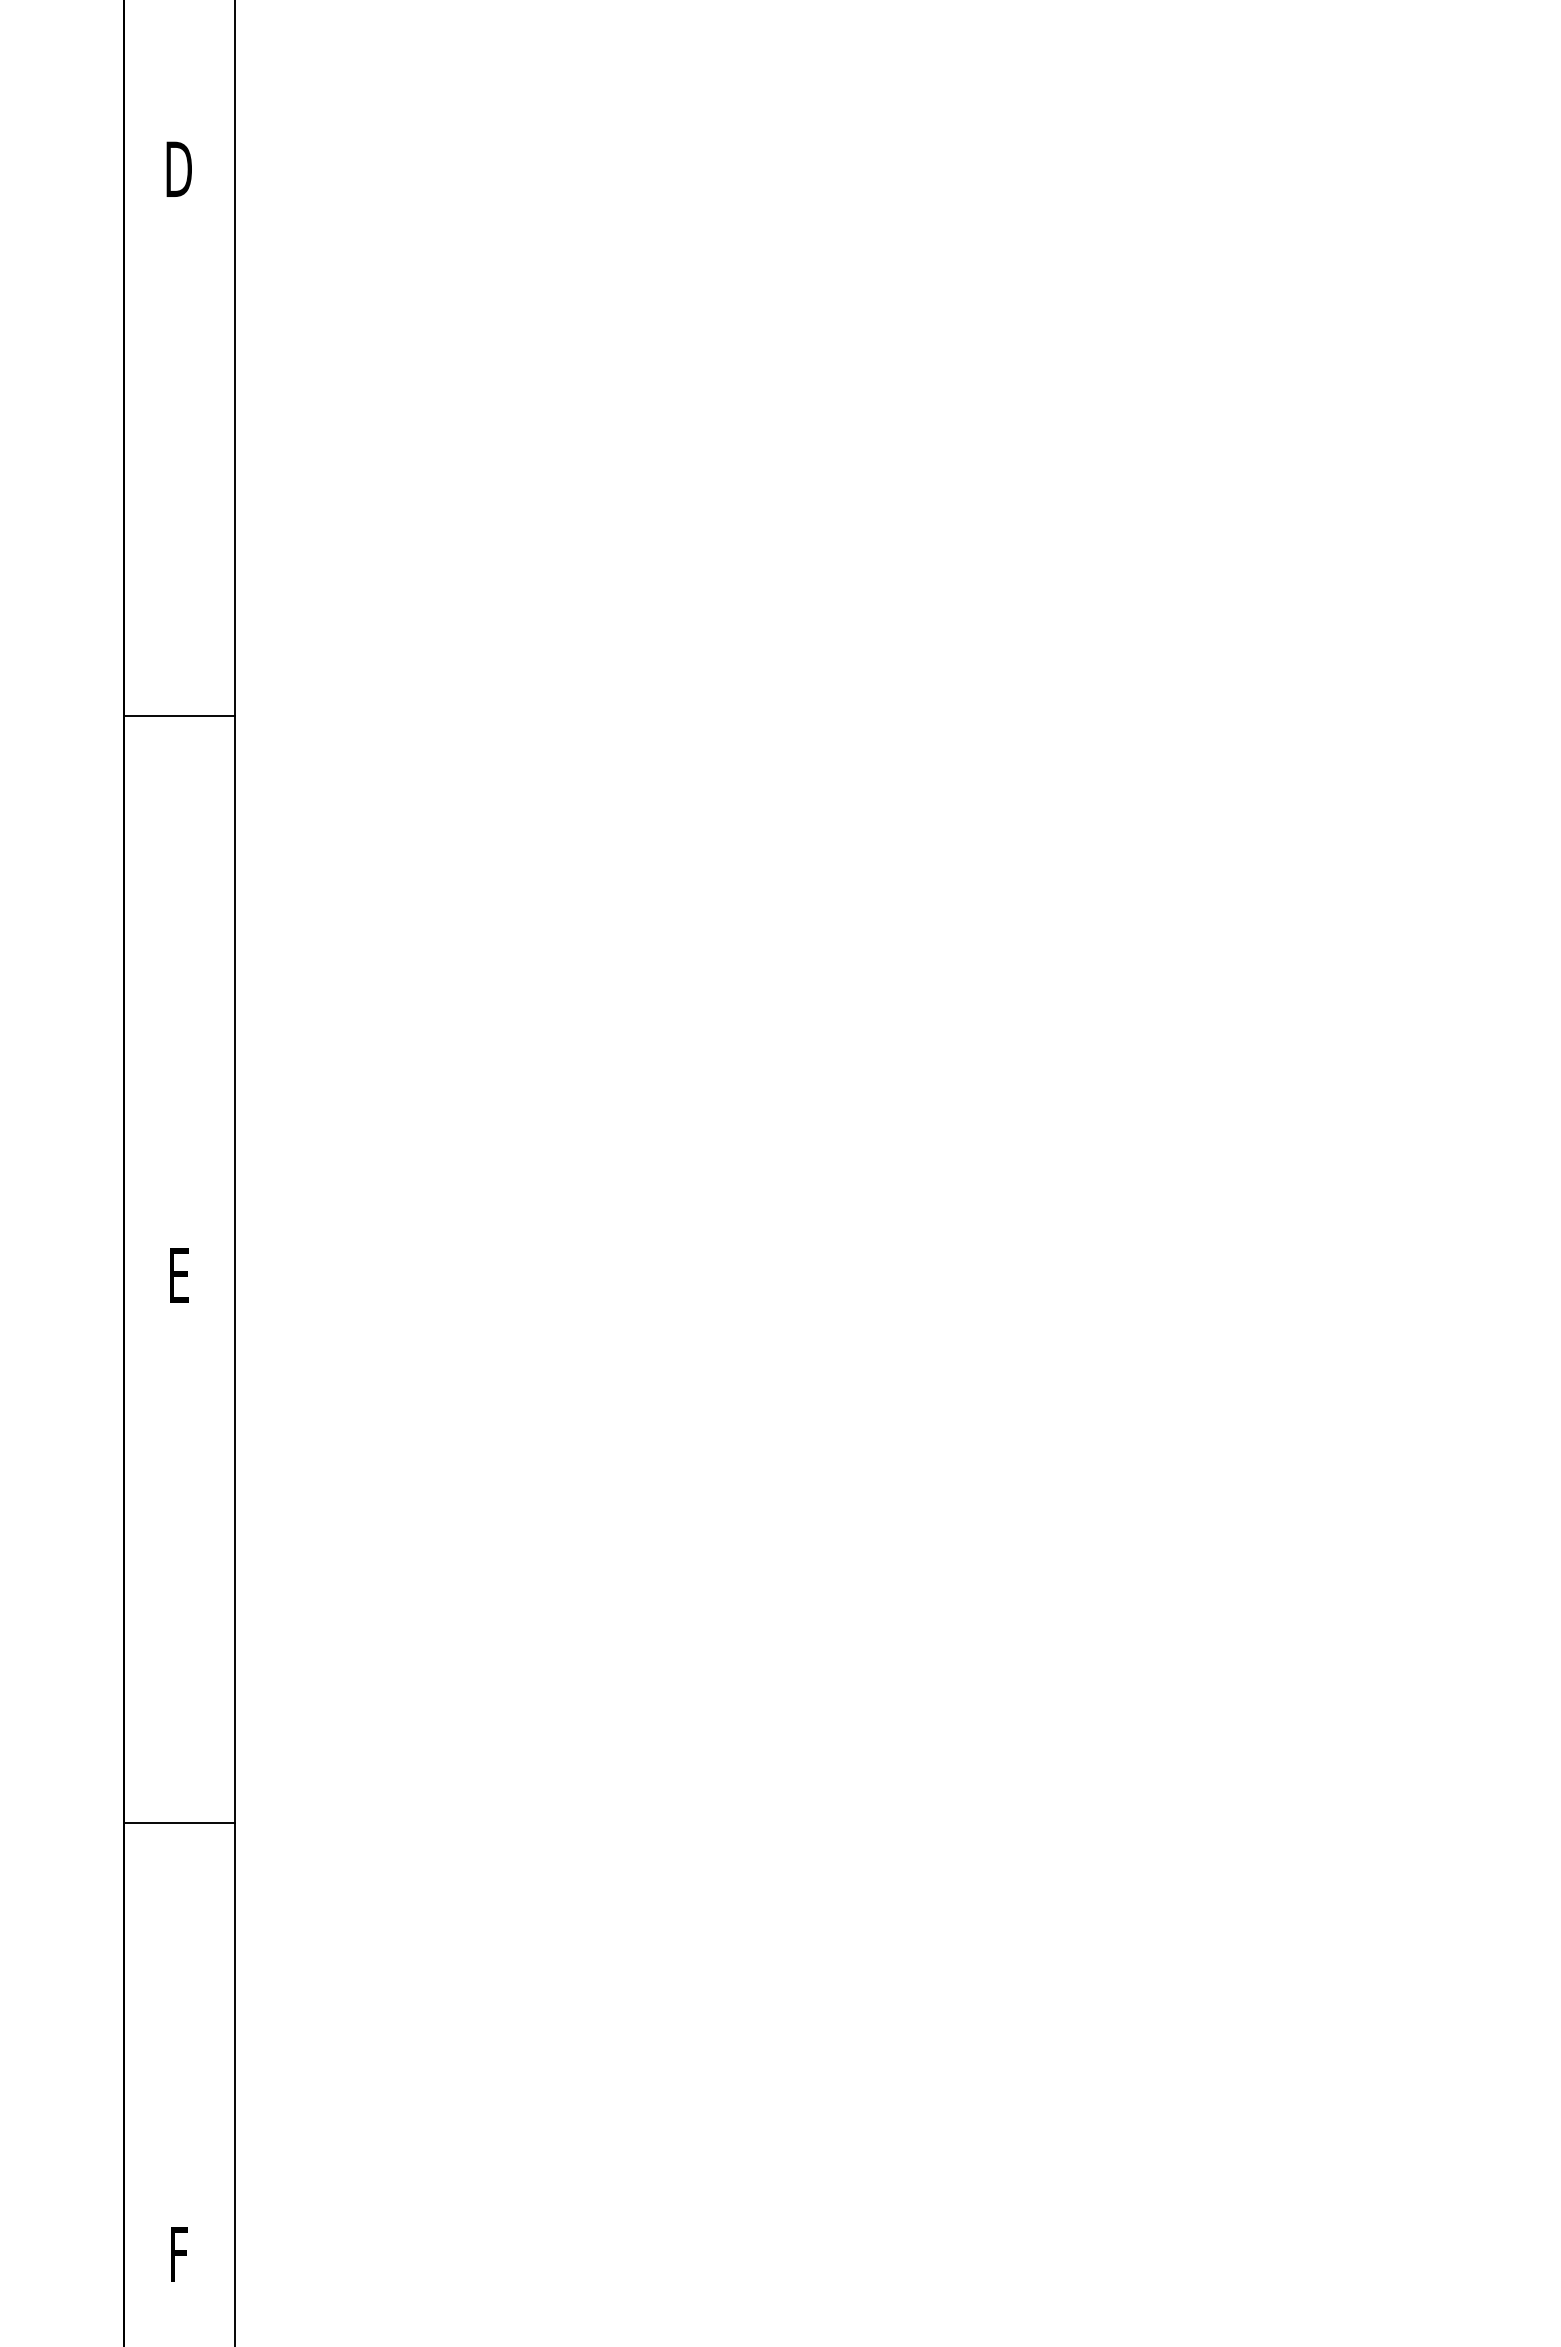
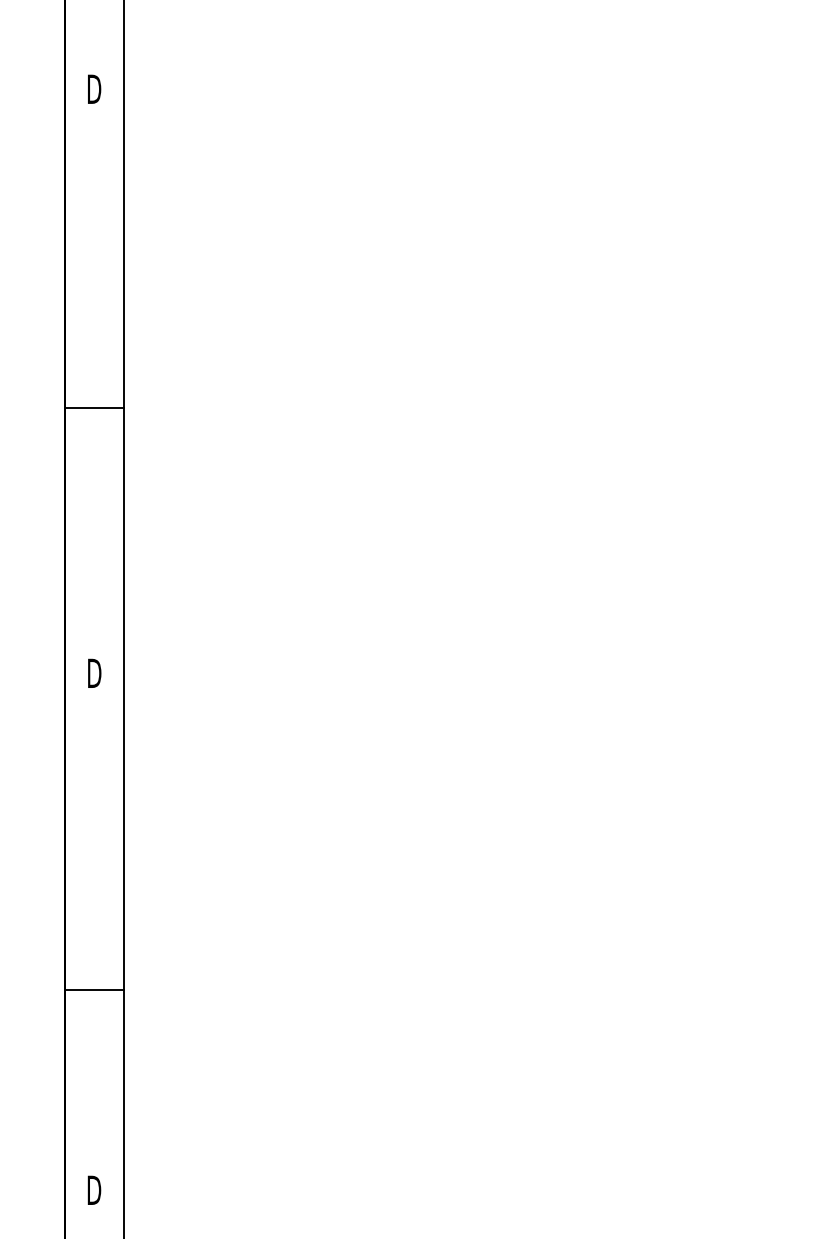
line: (179, 717) -> (94, 408), moved
text: (179, 1273) -> (94, 672), E -> D
line: (179, 1823) -> (94, 990), moved
text: (179, 2253) -> (94, 1189), F -> D

